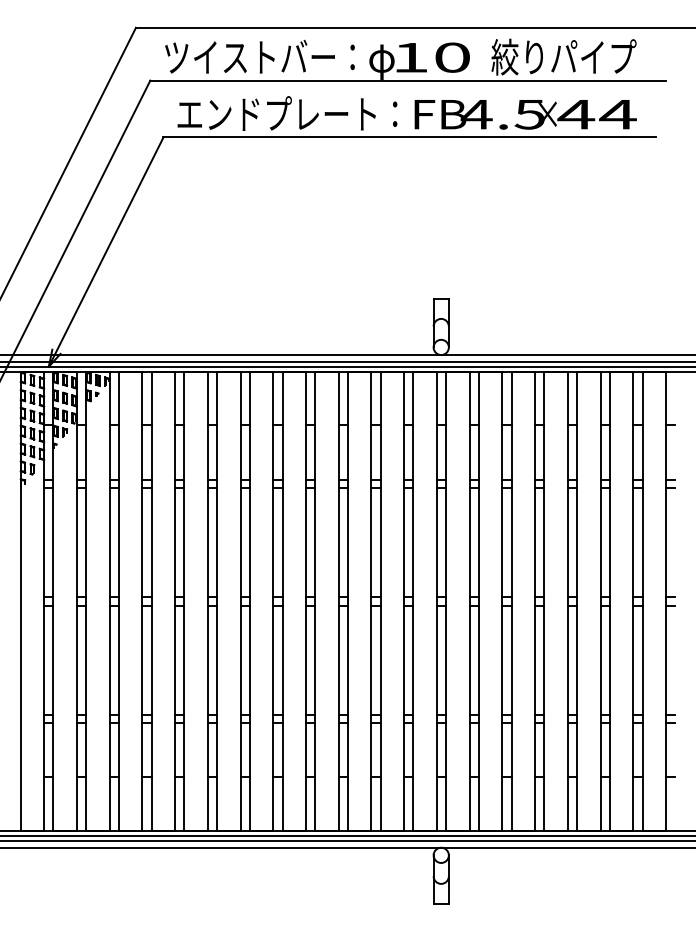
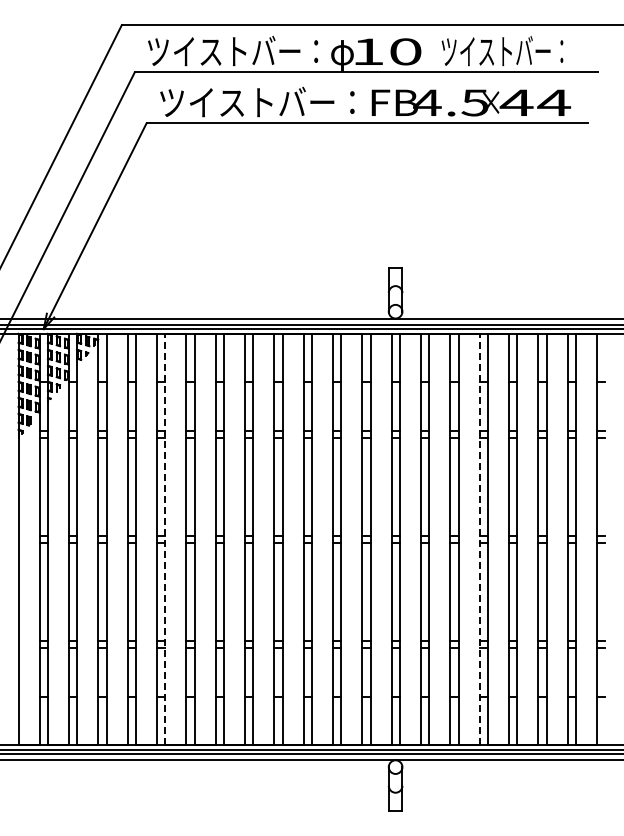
text: (563, 56) -> (505, 50), 絞りパイプ -> ツイストバー：
text: (287, 113) -> (257, 101), エンドプレート： -> ツイストバー：
line: (184, 601) -> (165, 539), solid -> dashed
line: (534, 601) -> (479, 539), solid -> dashed

